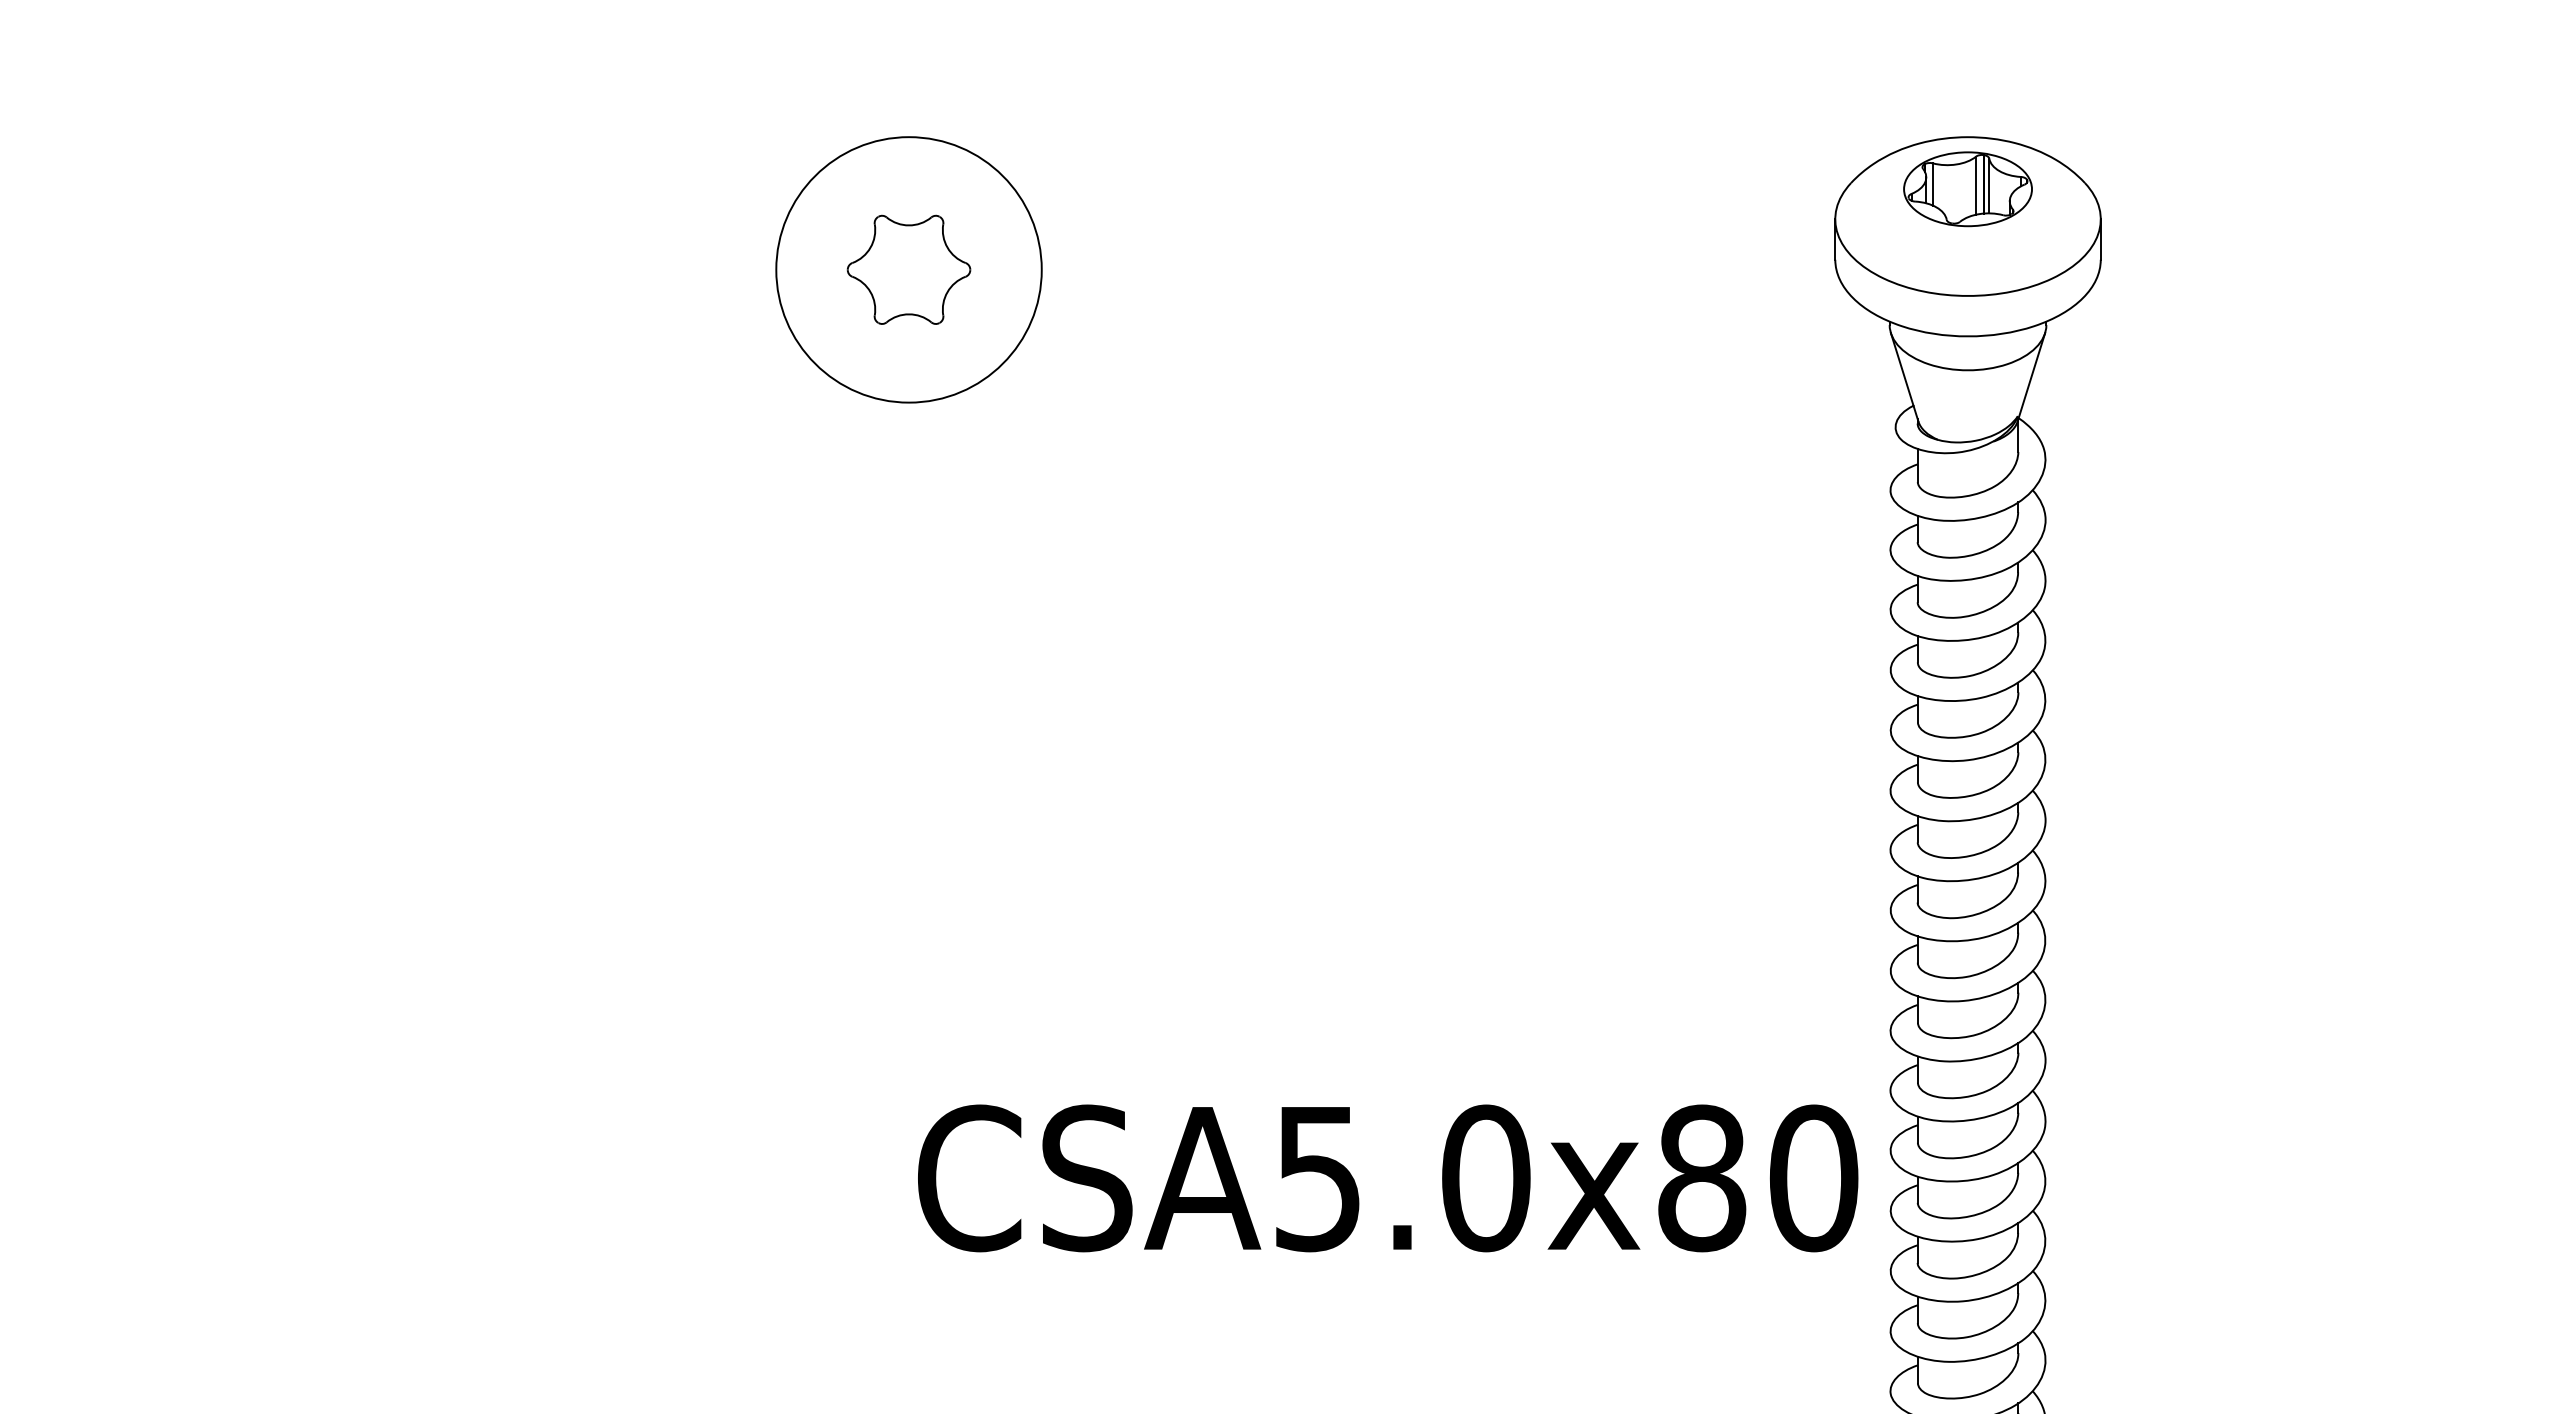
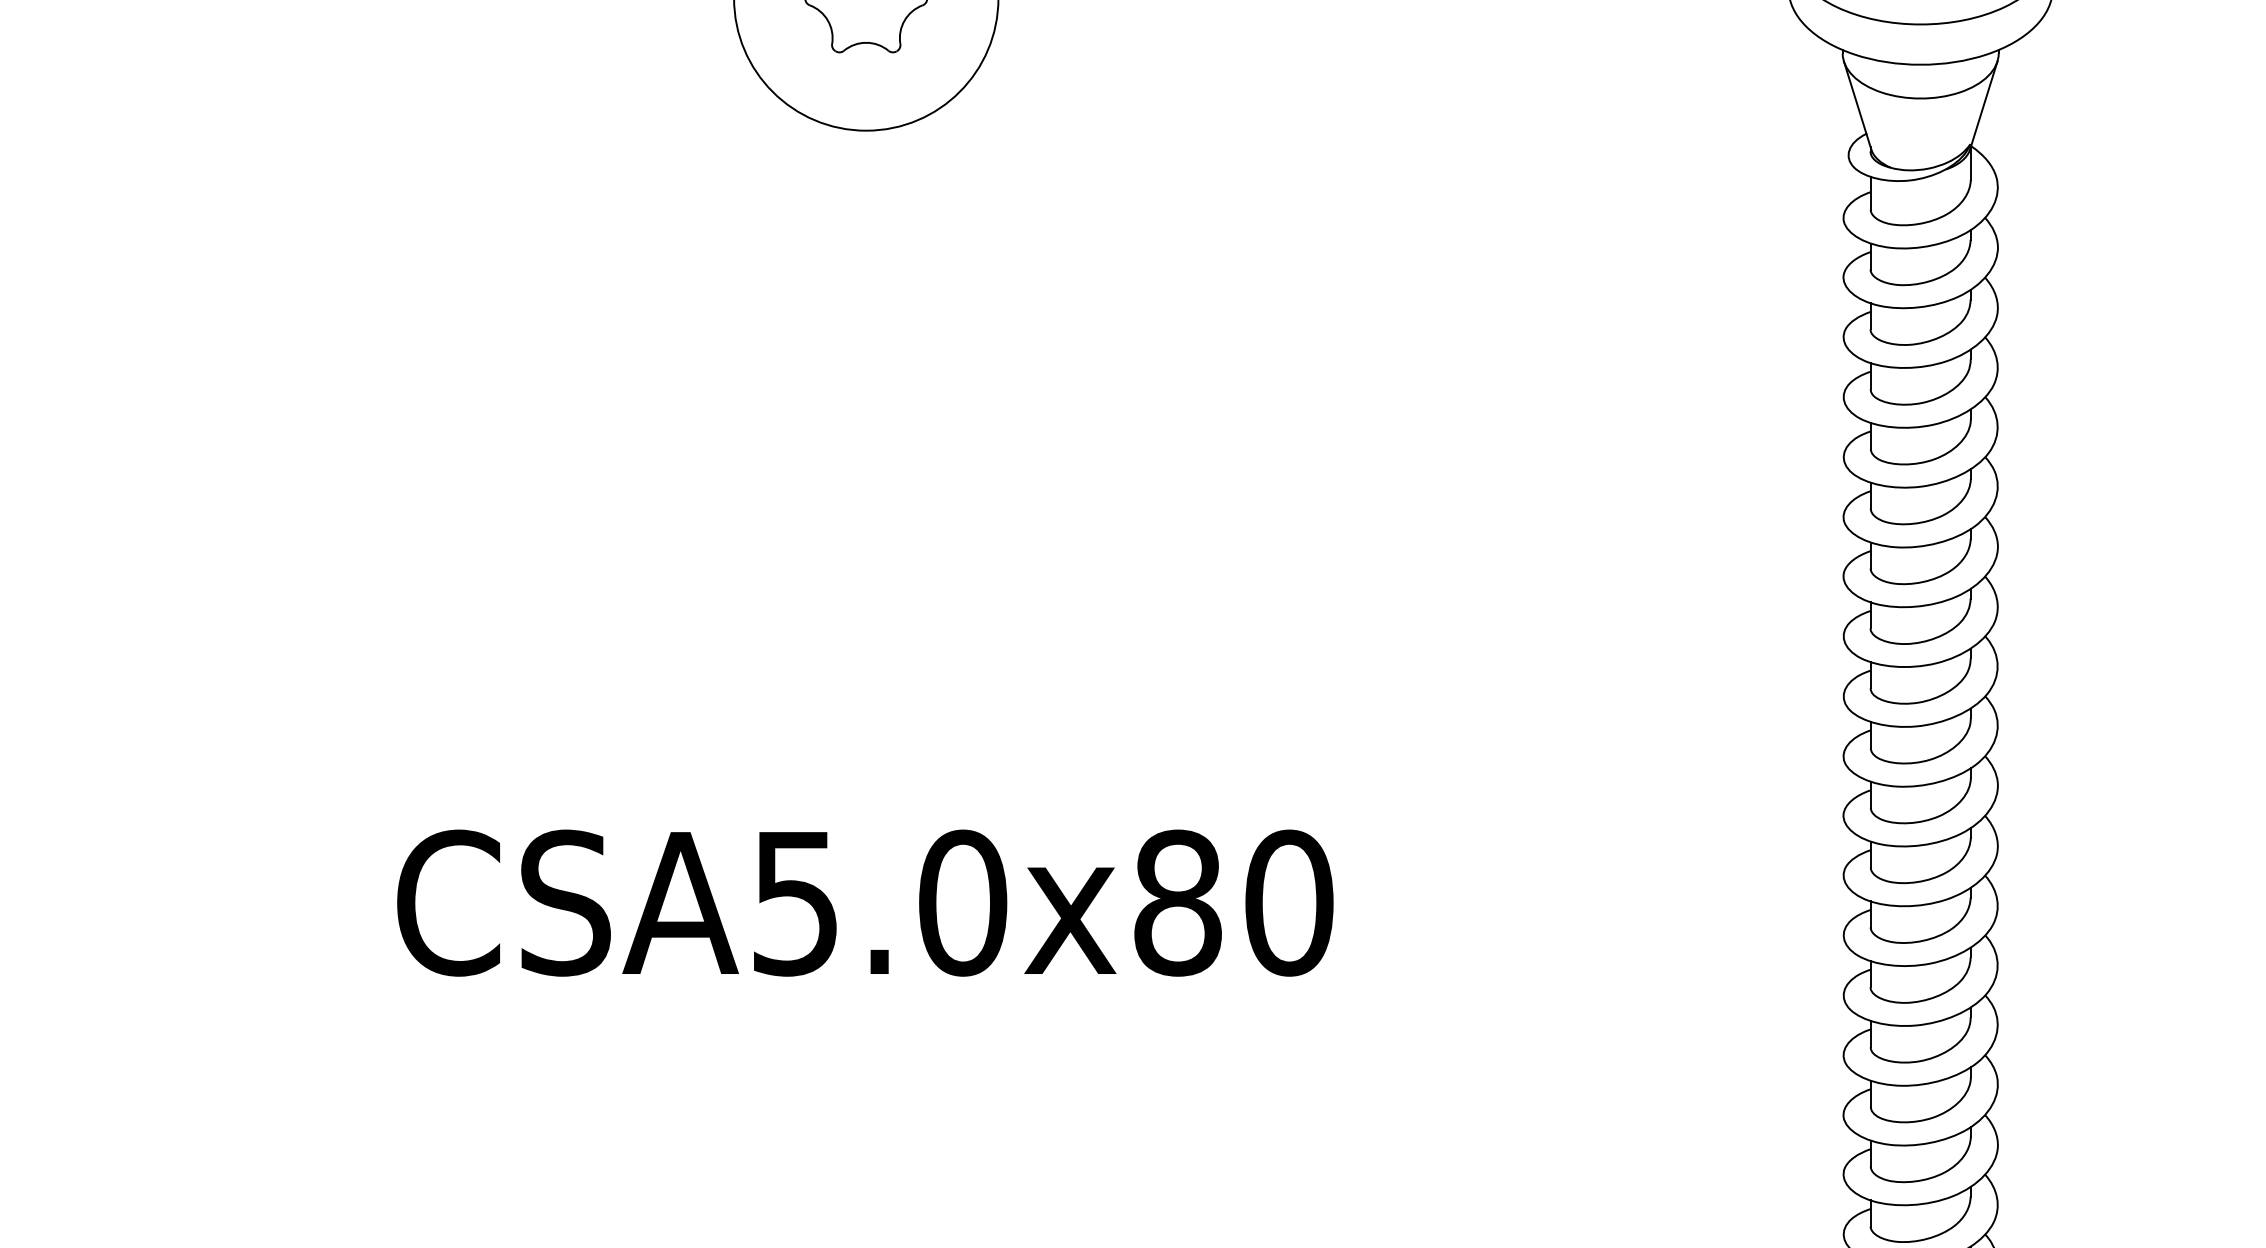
text: (1388, 1178) -> (865, 903), moved

